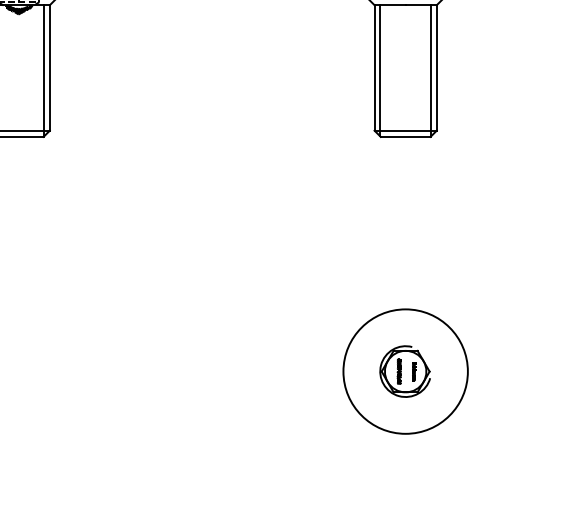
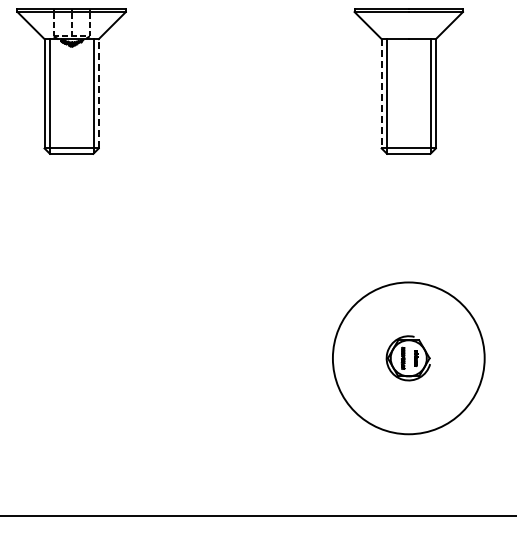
line: (49, 67) -> (98, 93), solid -> dashed
line: (374, 67) -> (381, 93), solid -> dashed
circle: (405, 371) -> (408, 358), size x1.4

